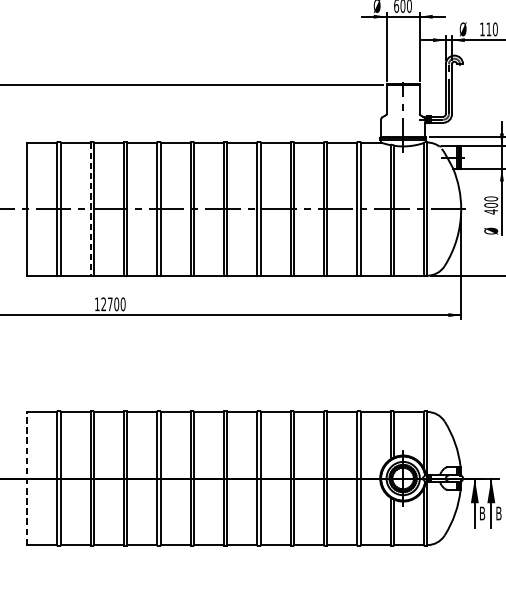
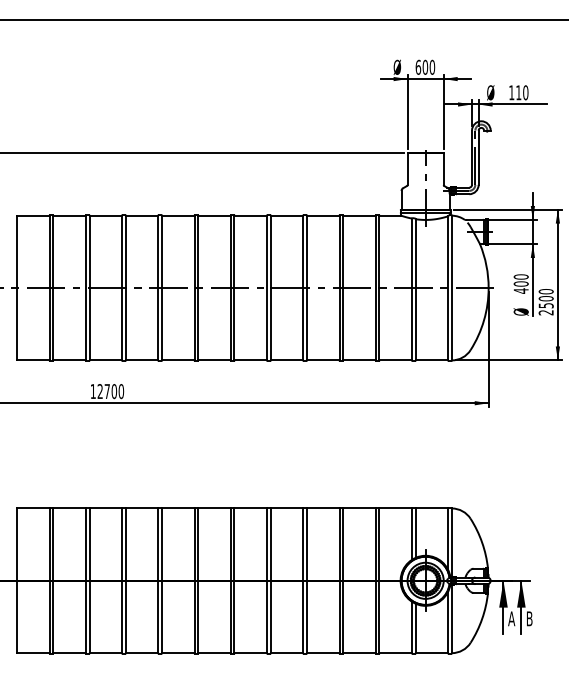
line: (90, 209) -> (85, 288), dashed -> solid
line: (27, 478) -> (17, 580), dashed -> solid
text: (482, 513) -> (511, 618), B -> A

